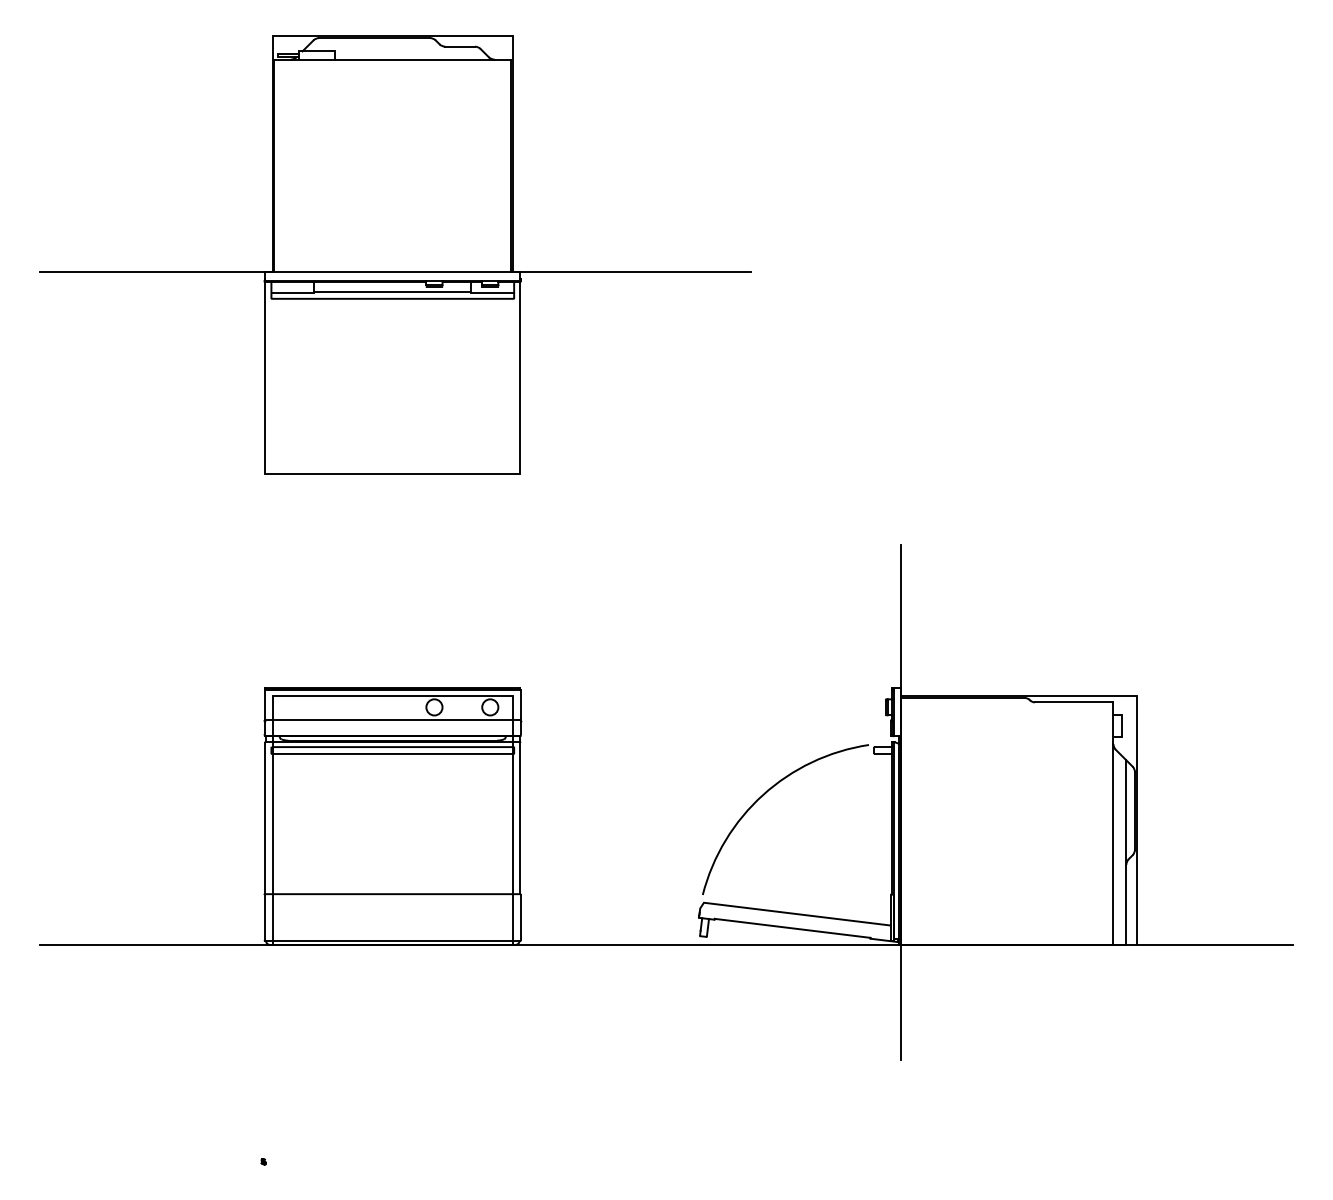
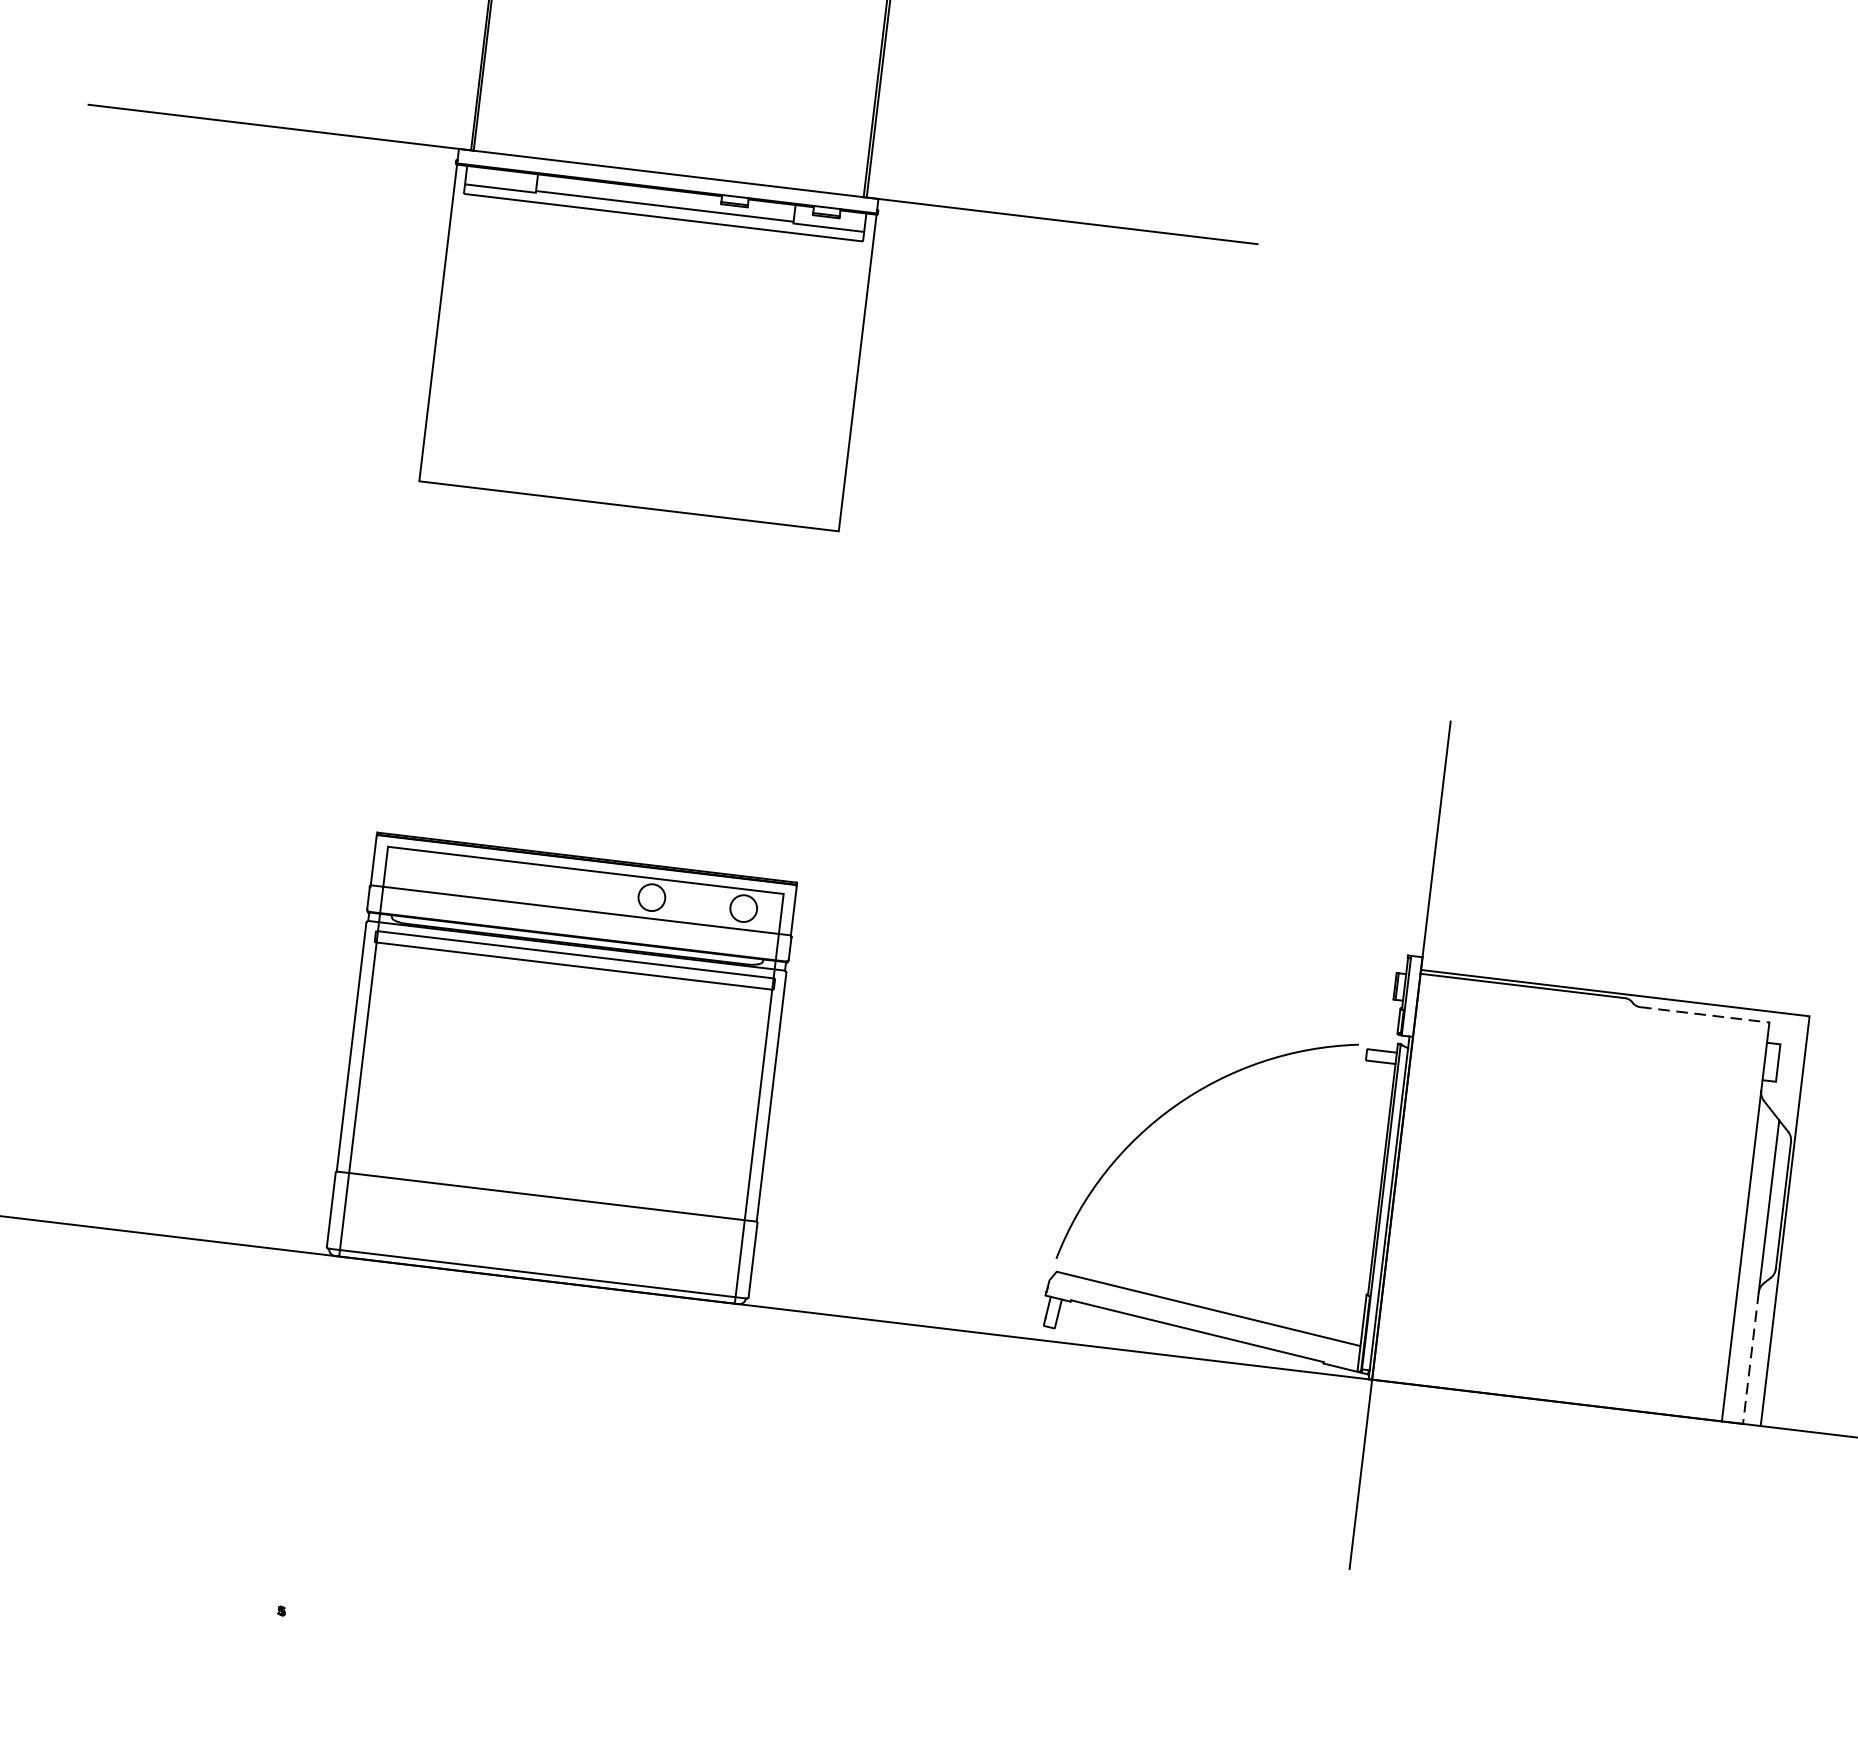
line: (1074, 702) -> (1705, 1015), solid -> dashed
line: (1126, 904) -> (1751, 1357), solid -> dashed

